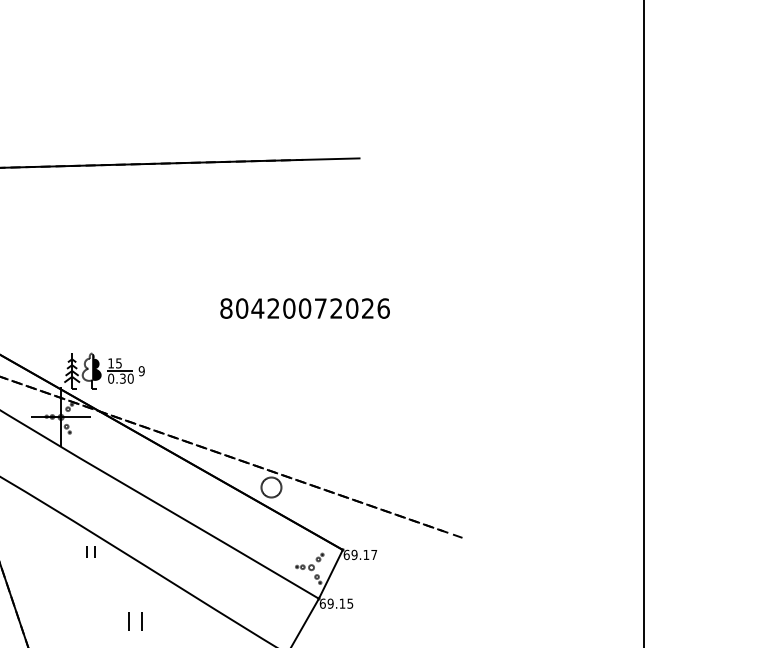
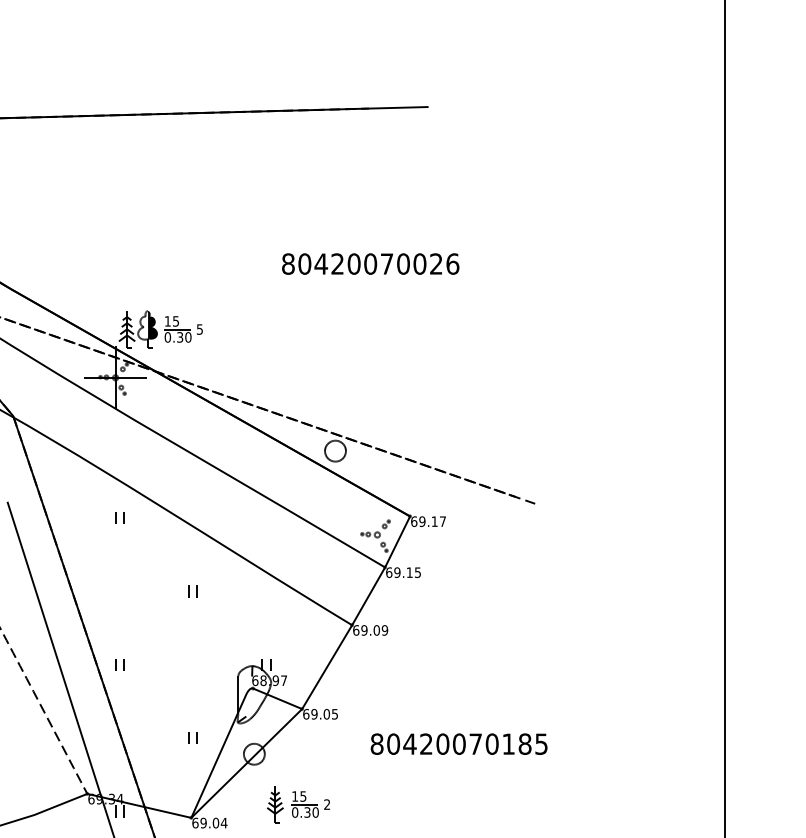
text: (336, 308) -> (403, 263), 80420072026 -> 80420070026
text: (141, 371) -> (199, 329), 9 -> 5
part: (90, 550) -> (119, 517), moved
part: (134, 621) -> (192, 591), size x0.62

